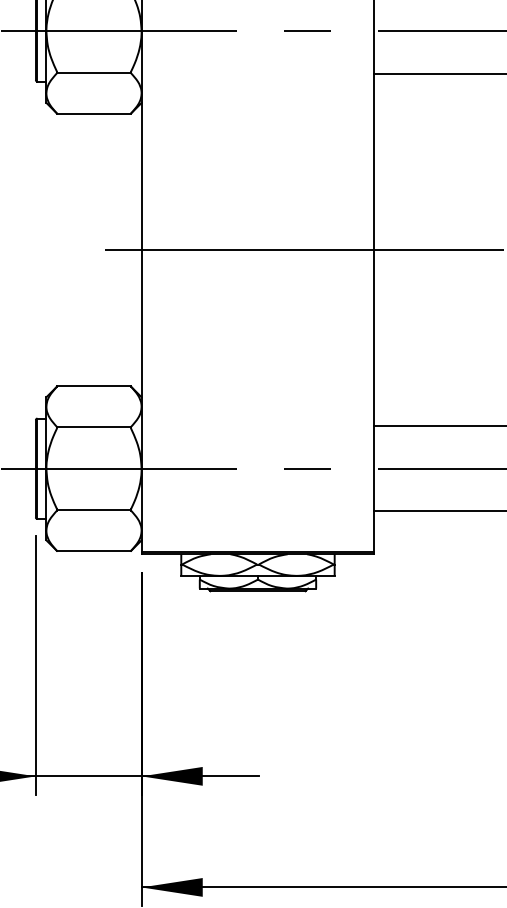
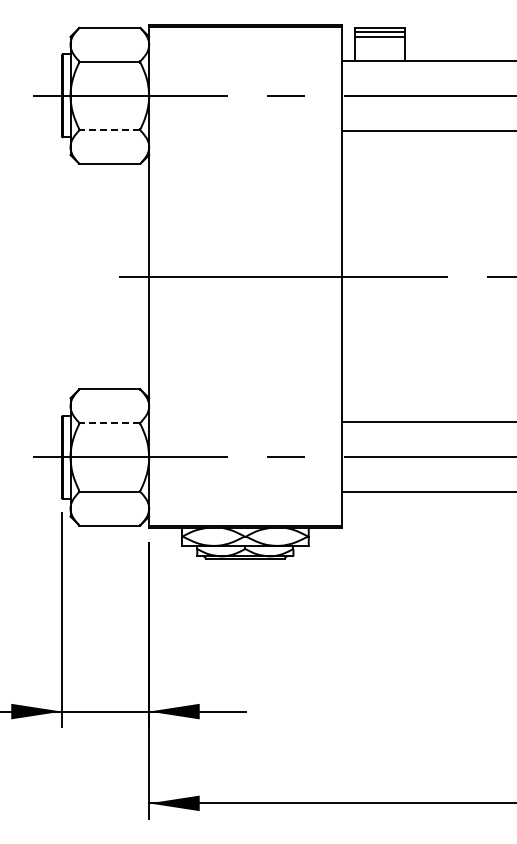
line: (93, 73) -> (109, 130), solid -> dashed
line: (93, 427) -> (109, 423), solid -> dashed

